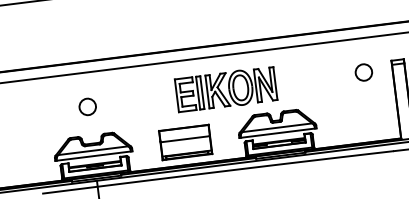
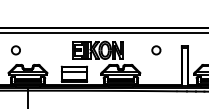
circle: (364, 72) -> (156, 50), moved
circle: (86, 107) -> (15, 50), moved

